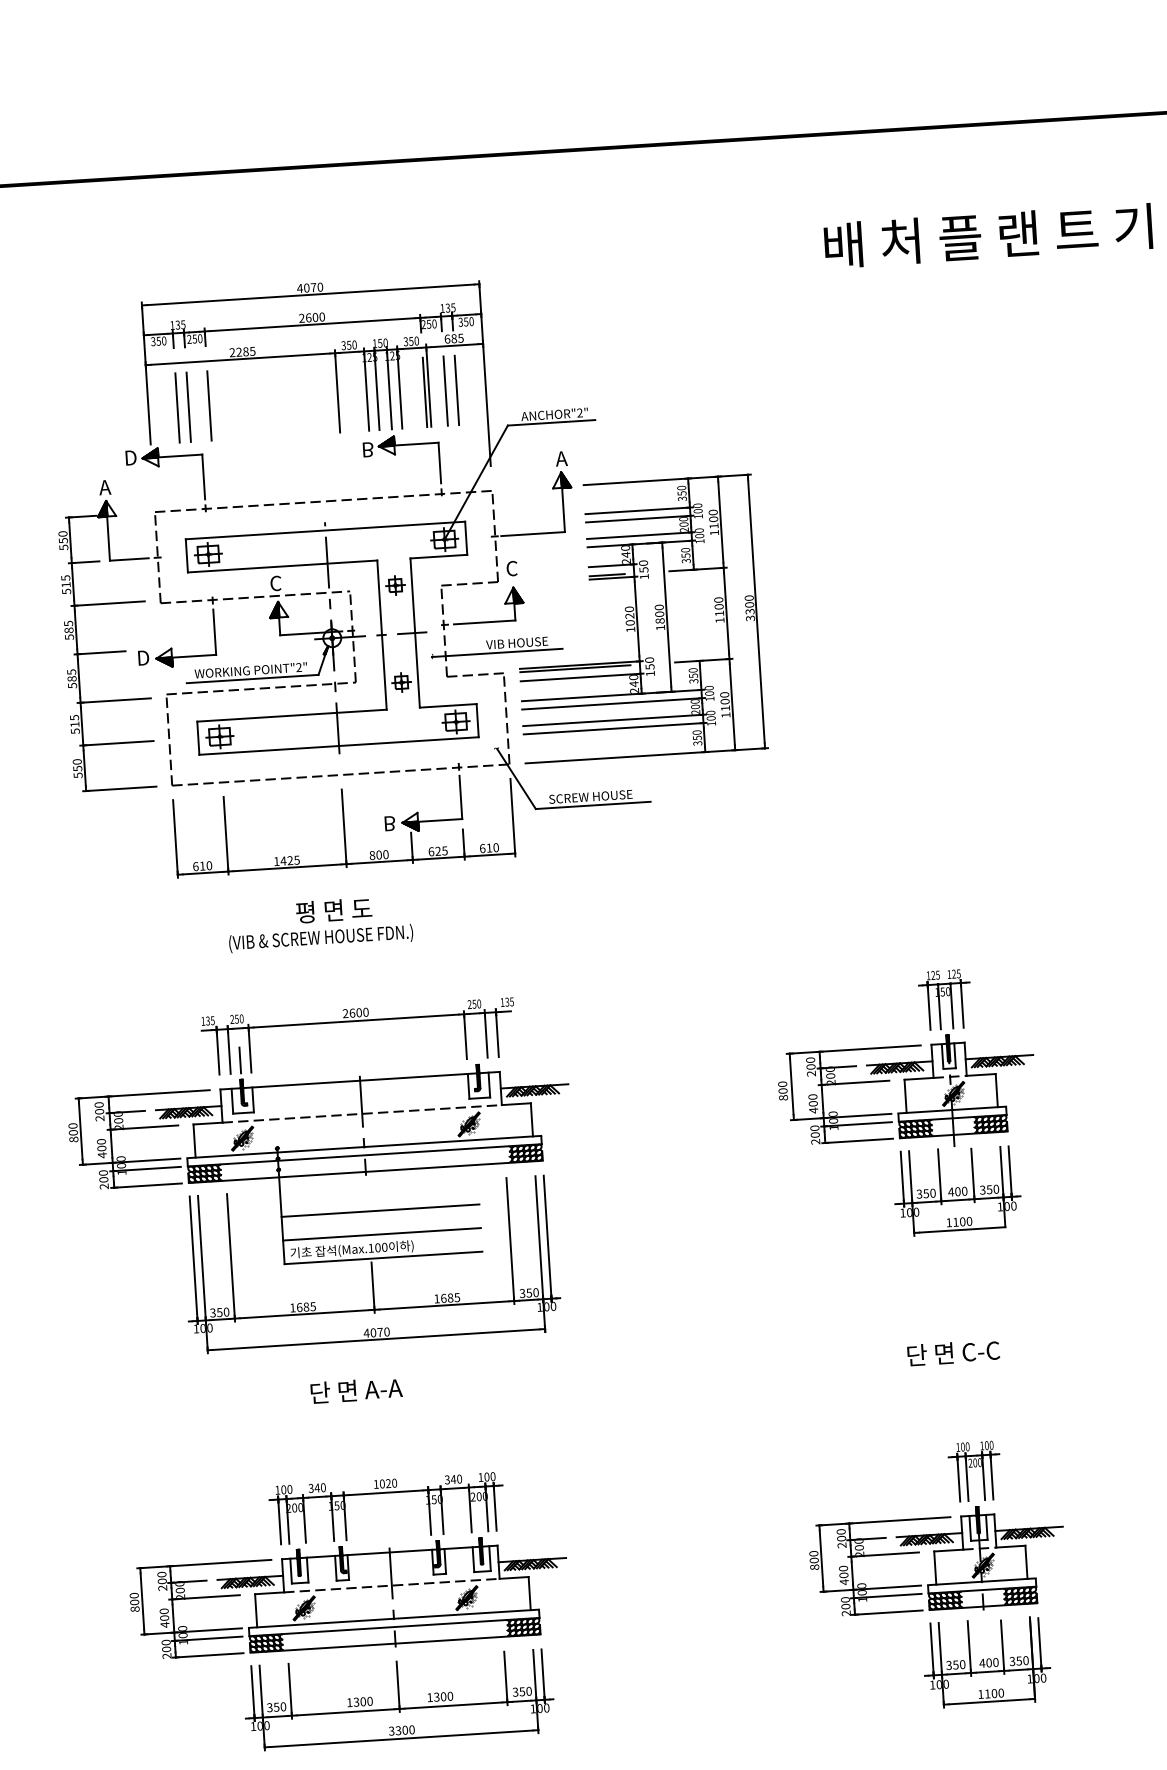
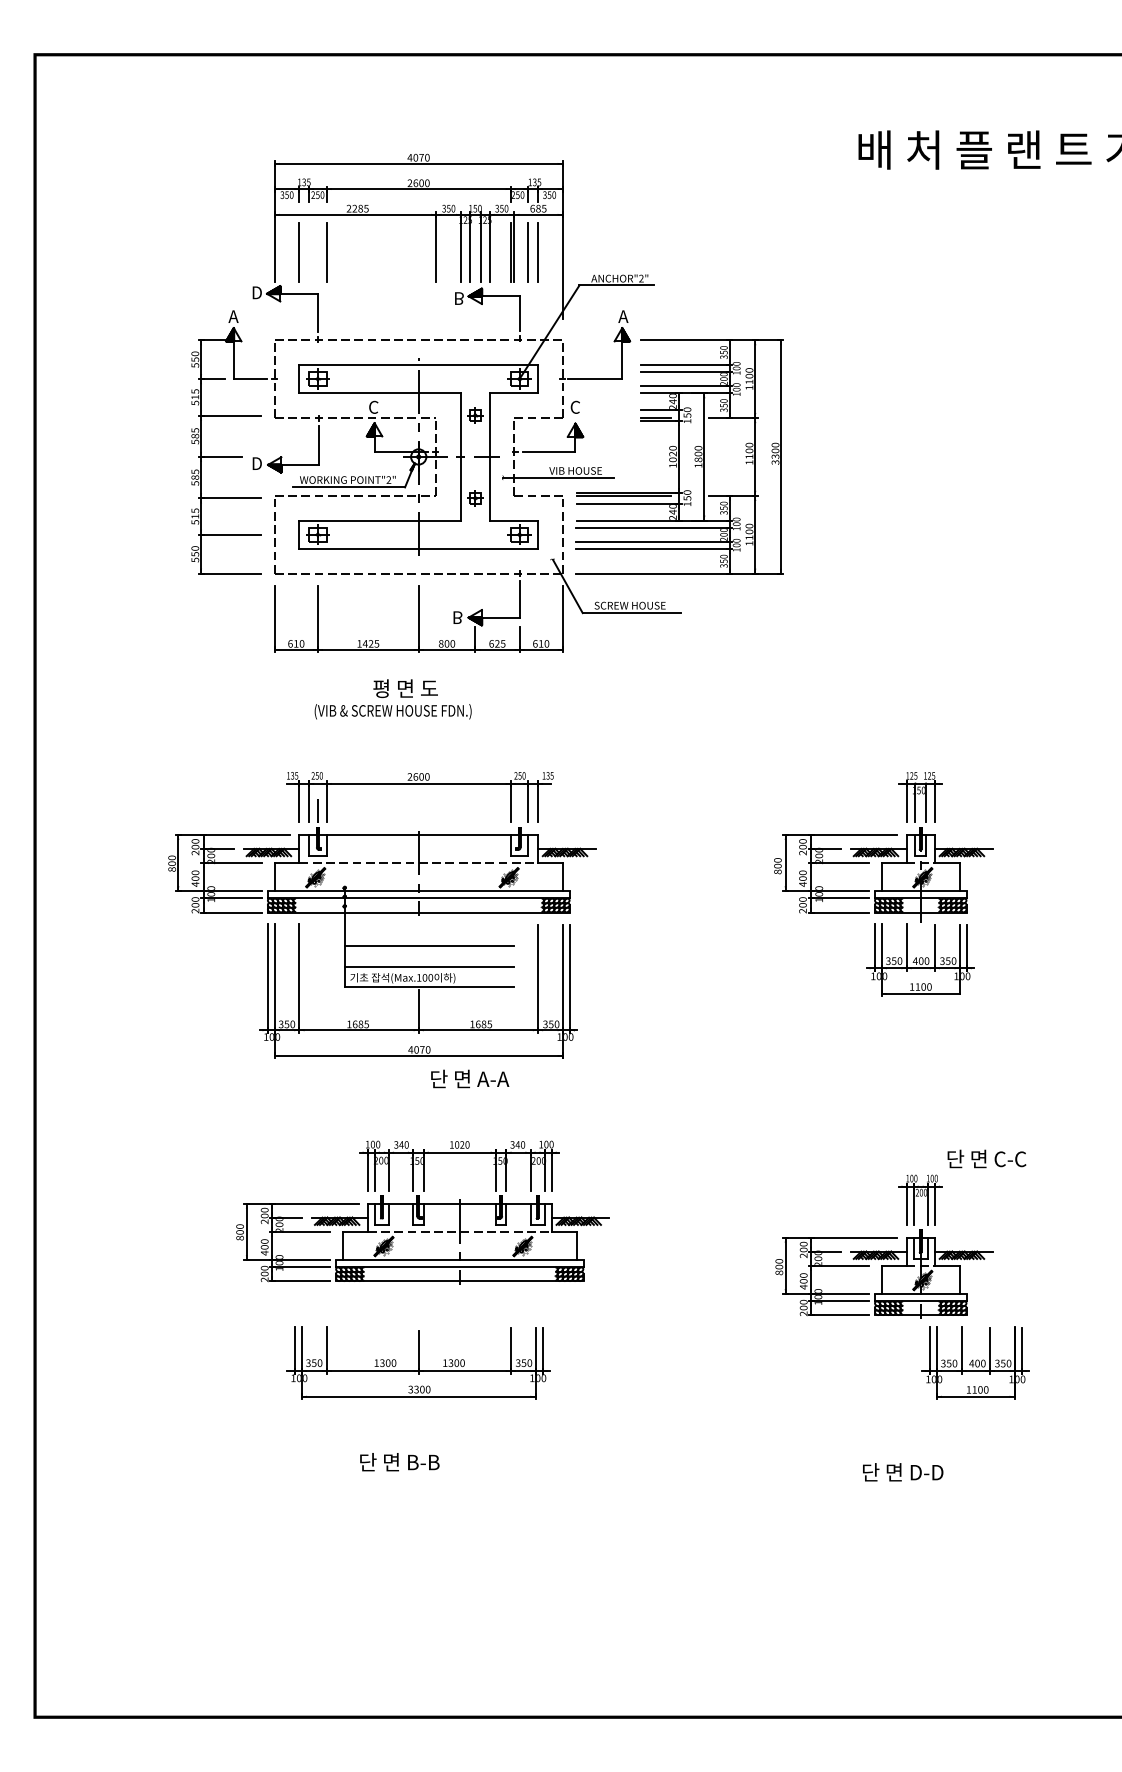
line: (189, 406) -> (309, 252), removed
text: (953, 1352) -> (986, 1158), moved
text: (356, 1389) -> (470, 1078), moved
part: (346, 1565) -> (422, 1212), moved
part: (986, 1661) -> (975, 1362), moved

